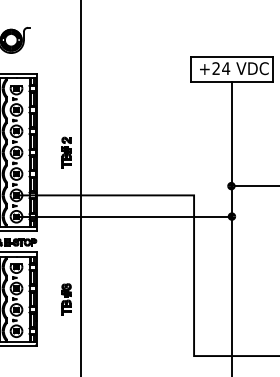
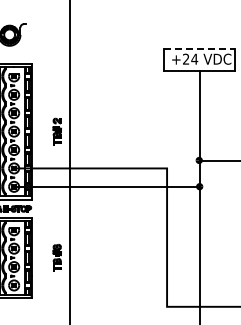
line: (232, 57) -> (200, 49), solid -> dashed

